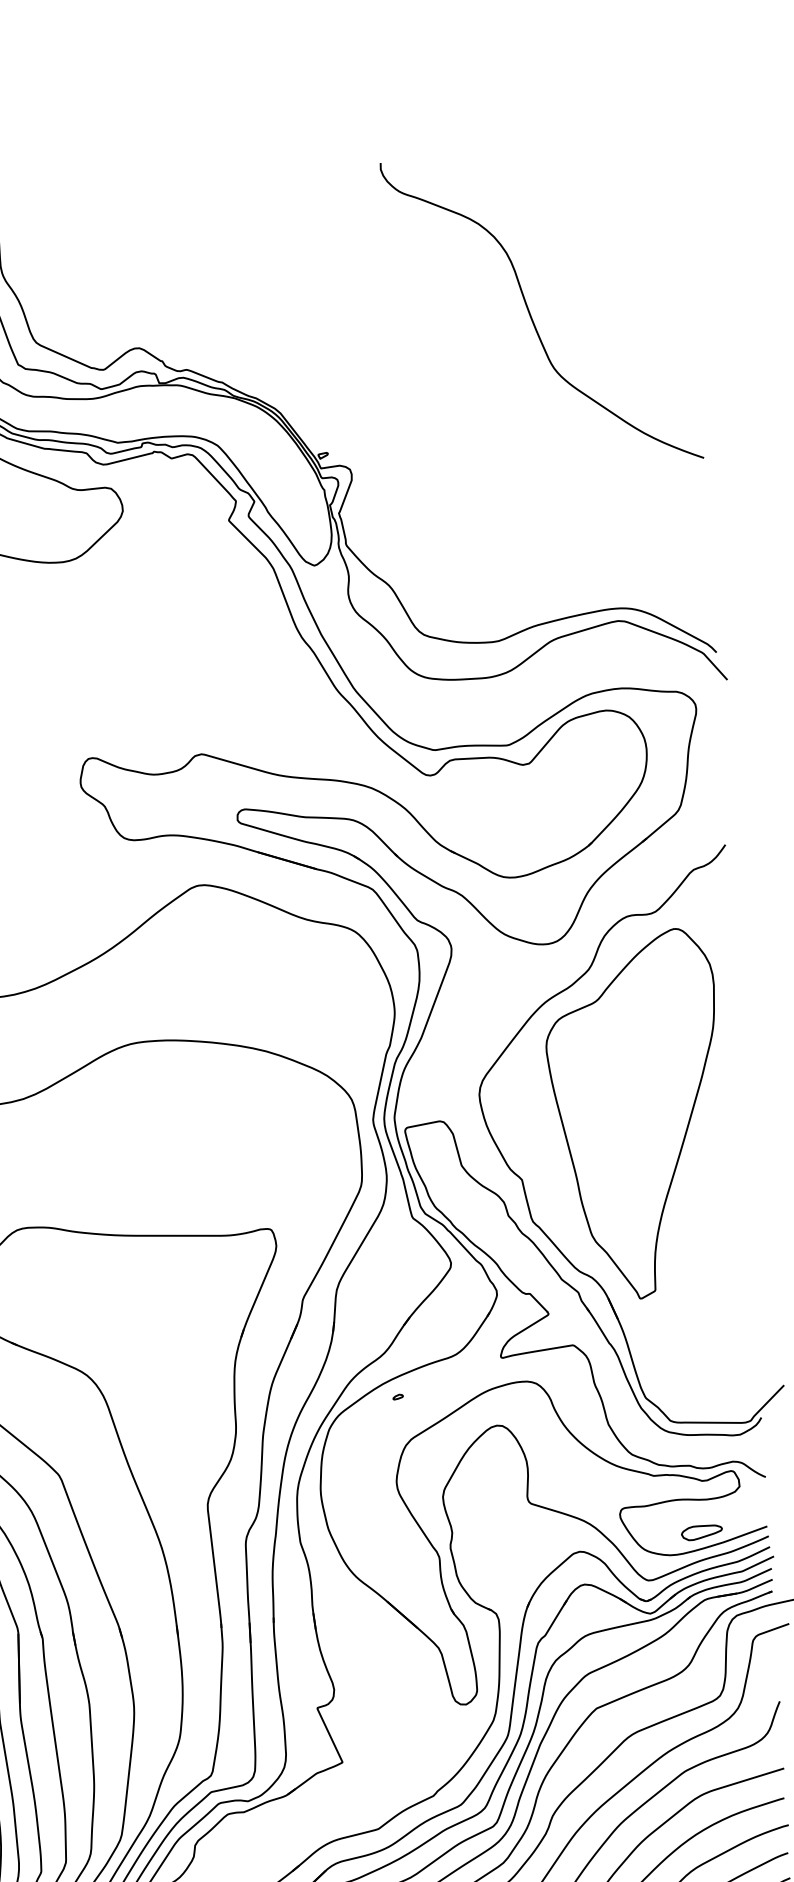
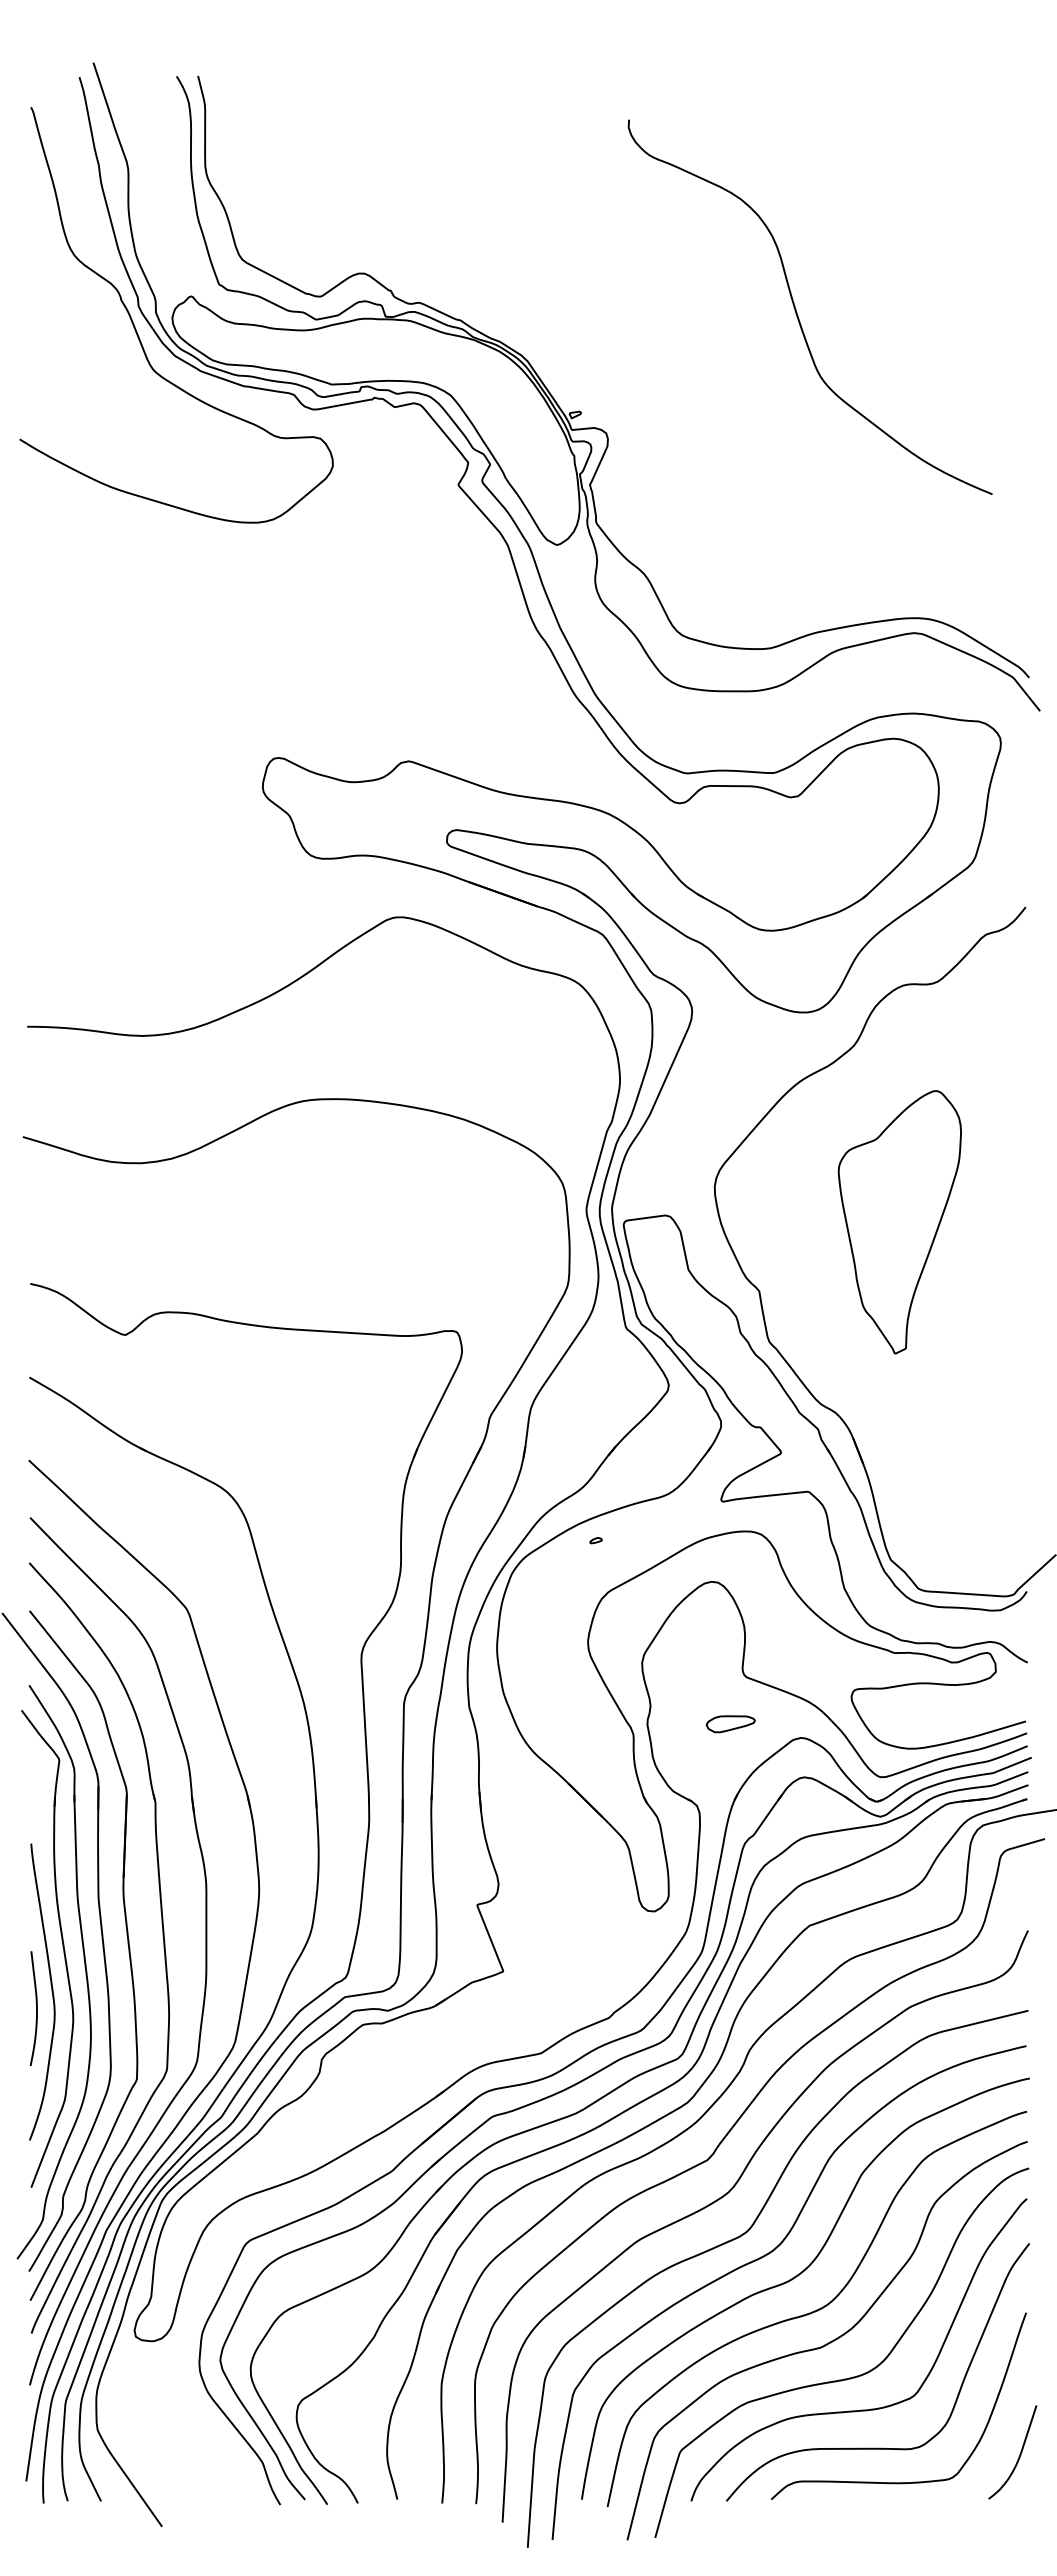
curve: (530, 313) -> (796, 309), moved
part: (635, 1114) -> (899, 1221), size x0.6
part: (701, 1532) -> (730, 1724), moved

